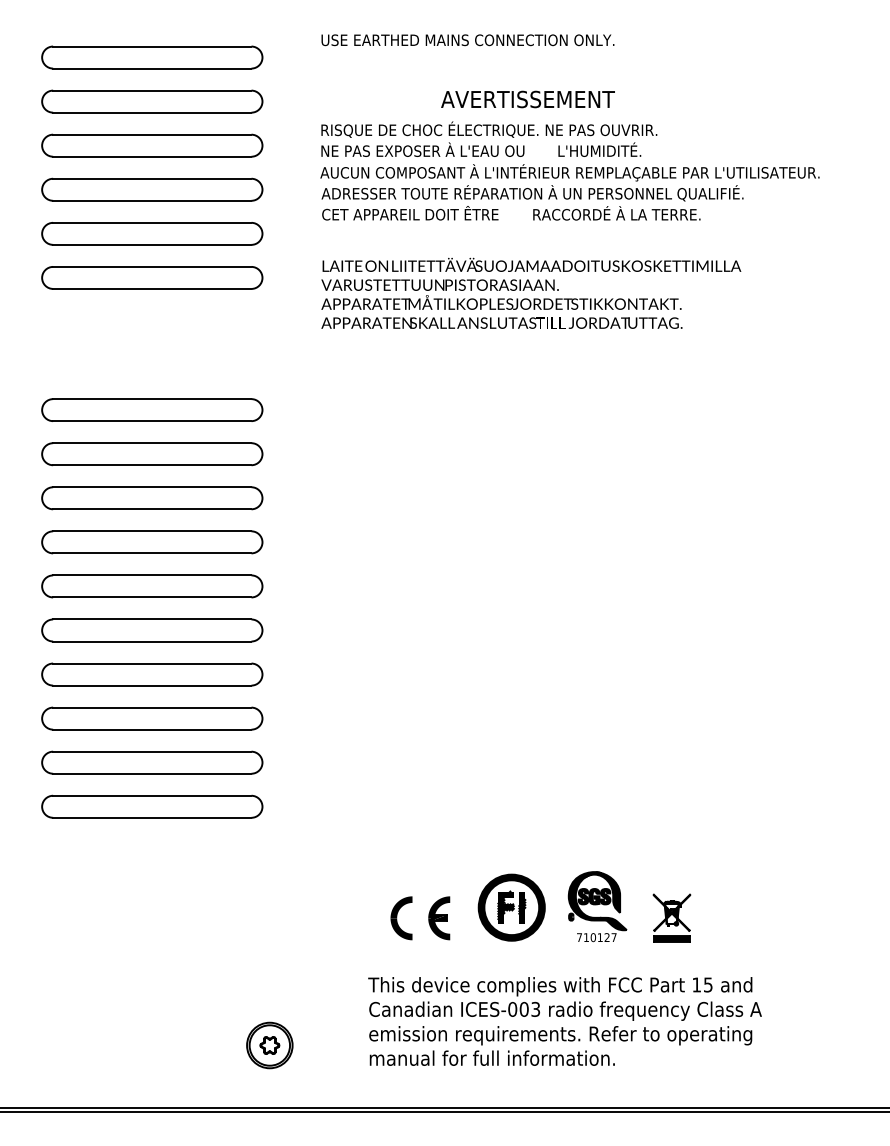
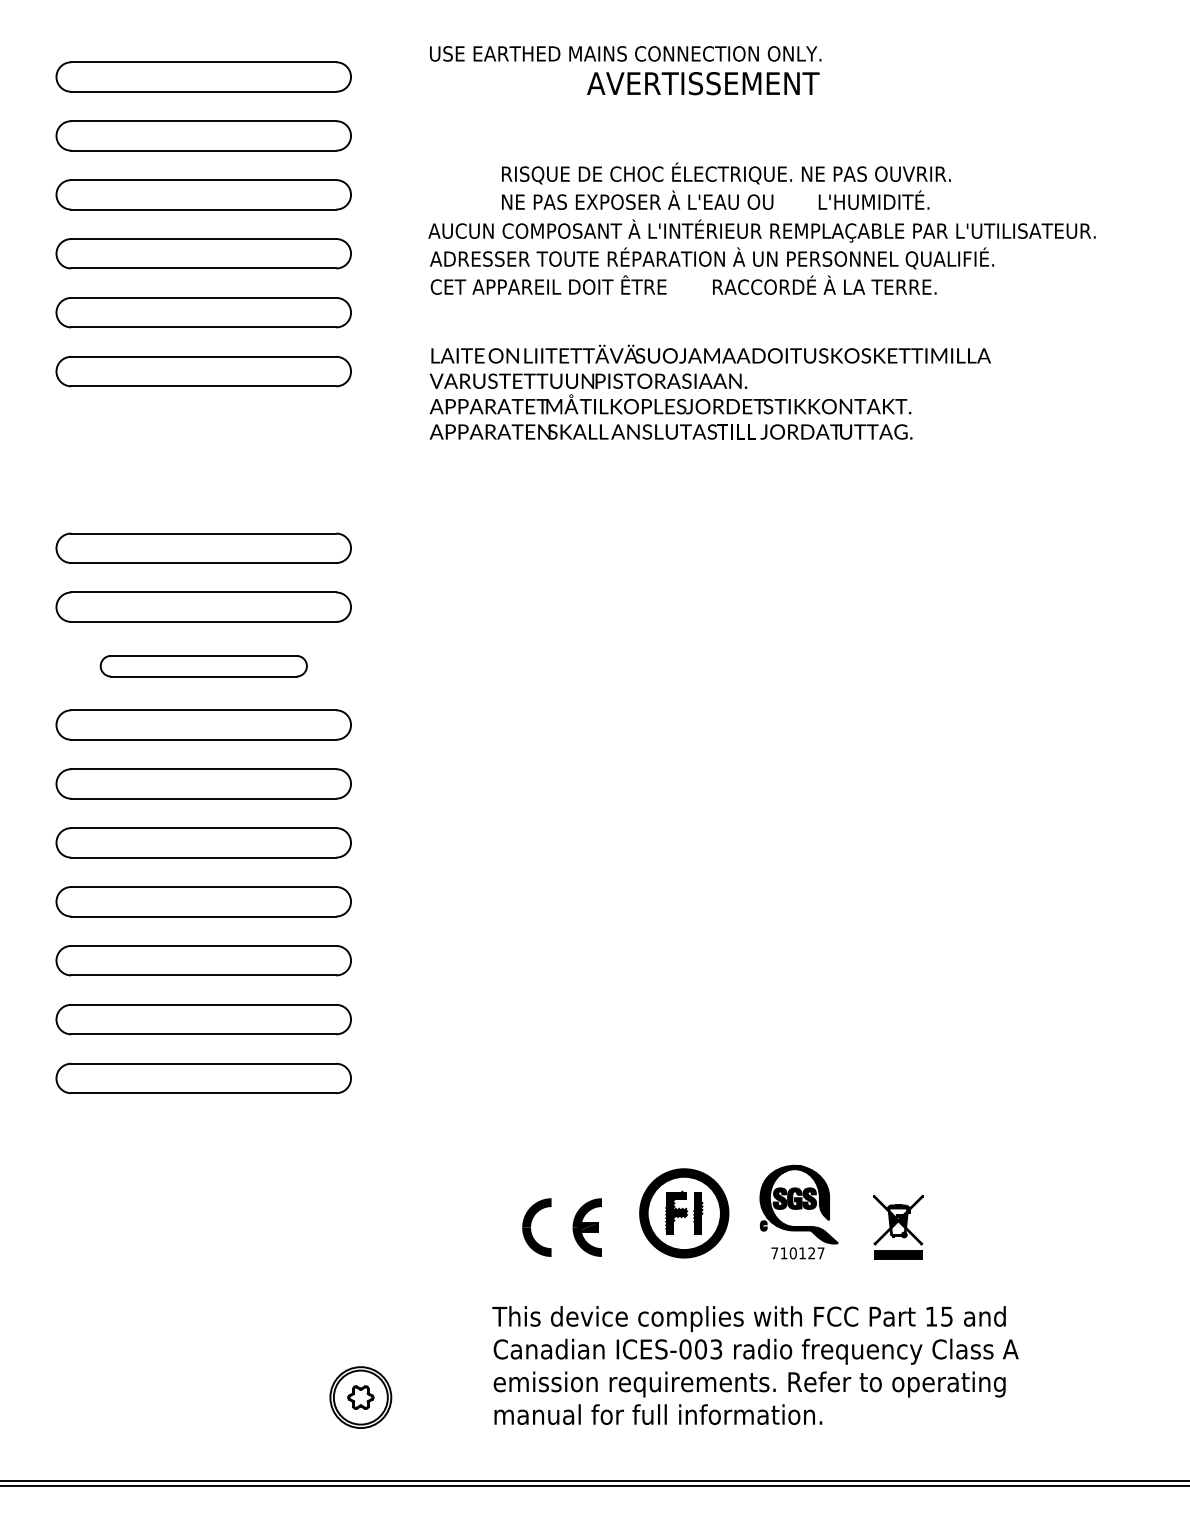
text: (527, 99) -> (702, 83), moved
text: (489, 138) -> (726, 185), moved
part: (152, 498) -> (204, 666), size x0.7

